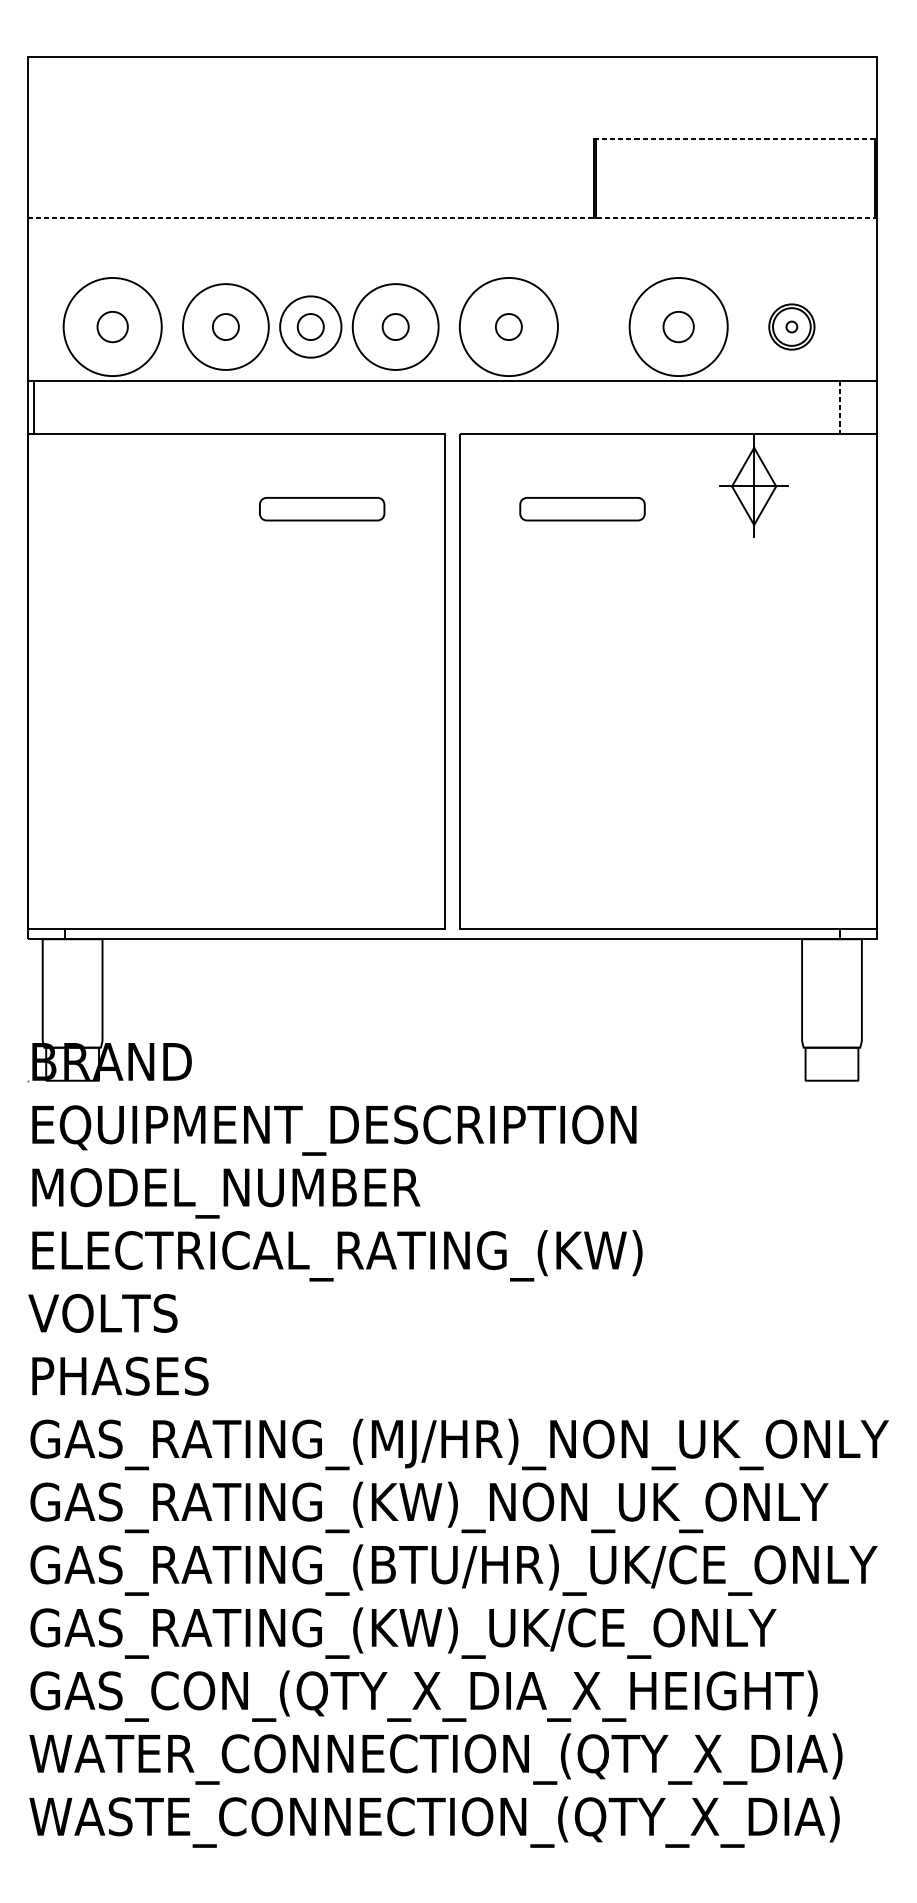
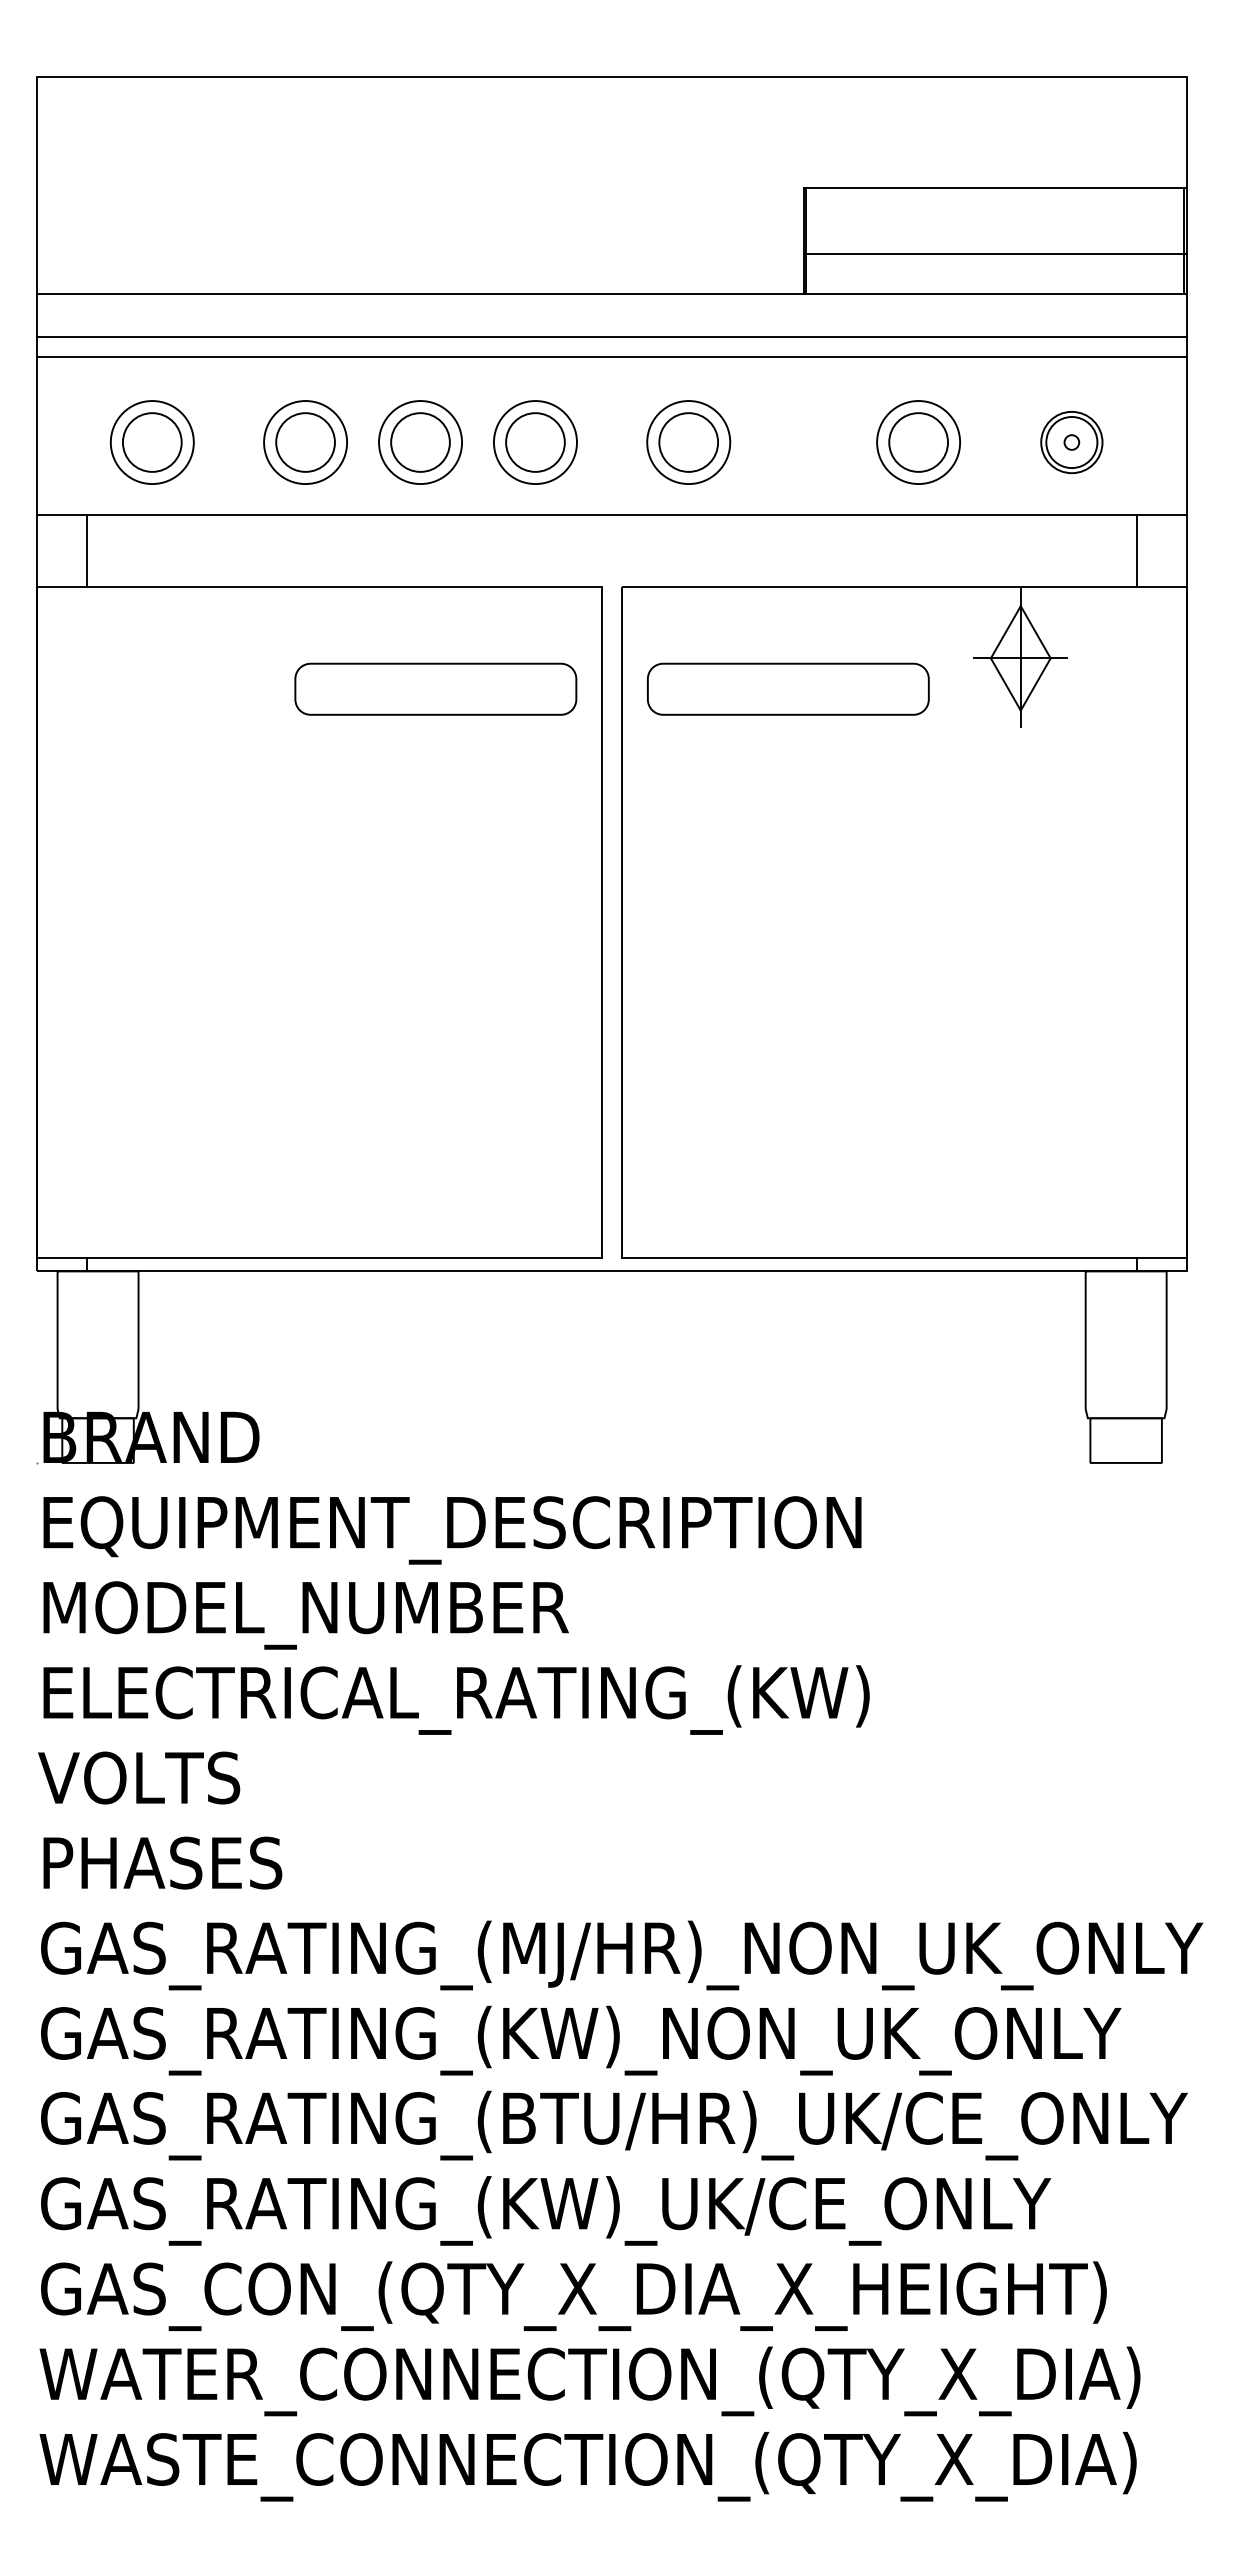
line: (735, 139) -> (995, 188), dashed -> solid
line: (734, 187) -> (994, 253), added
line: (452, 217) -> (612, 294), dashed -> solid
line: (451, 248) -> (611, 336), added
line: (451, 263) -> (611, 356), added
circle: (112, 327) -> (151, 442), size x0.62
circle: (112, 327) -> (151, 442), size x1.43
circle: (225, 327) -> (305, 442), size x0.71
circle: (225, 327) -> (305, 442), size x1.67
circle: (310, 327) -> (420, 442), size x1.67
circle: (394, 327) -> (534, 442), size x0.71
circle: (395, 327) -> (535, 442), size x1.67
circle: (508, 327) -> (688, 442), size x0.62
circle: (508, 327) -> (688, 442), size x1.67
circle: (678, 327) -> (918, 442), size x0.62
circle: (678, 327) -> (918, 442), size x1.43
line: (34, 407) -> (87, 551), moved
line: (840, 407) -> (1137, 551), dashed -> solid
part: (321, 508) -> (435, 688), size x1.67
part: (582, 508) -> (788, 688), size x1.67

